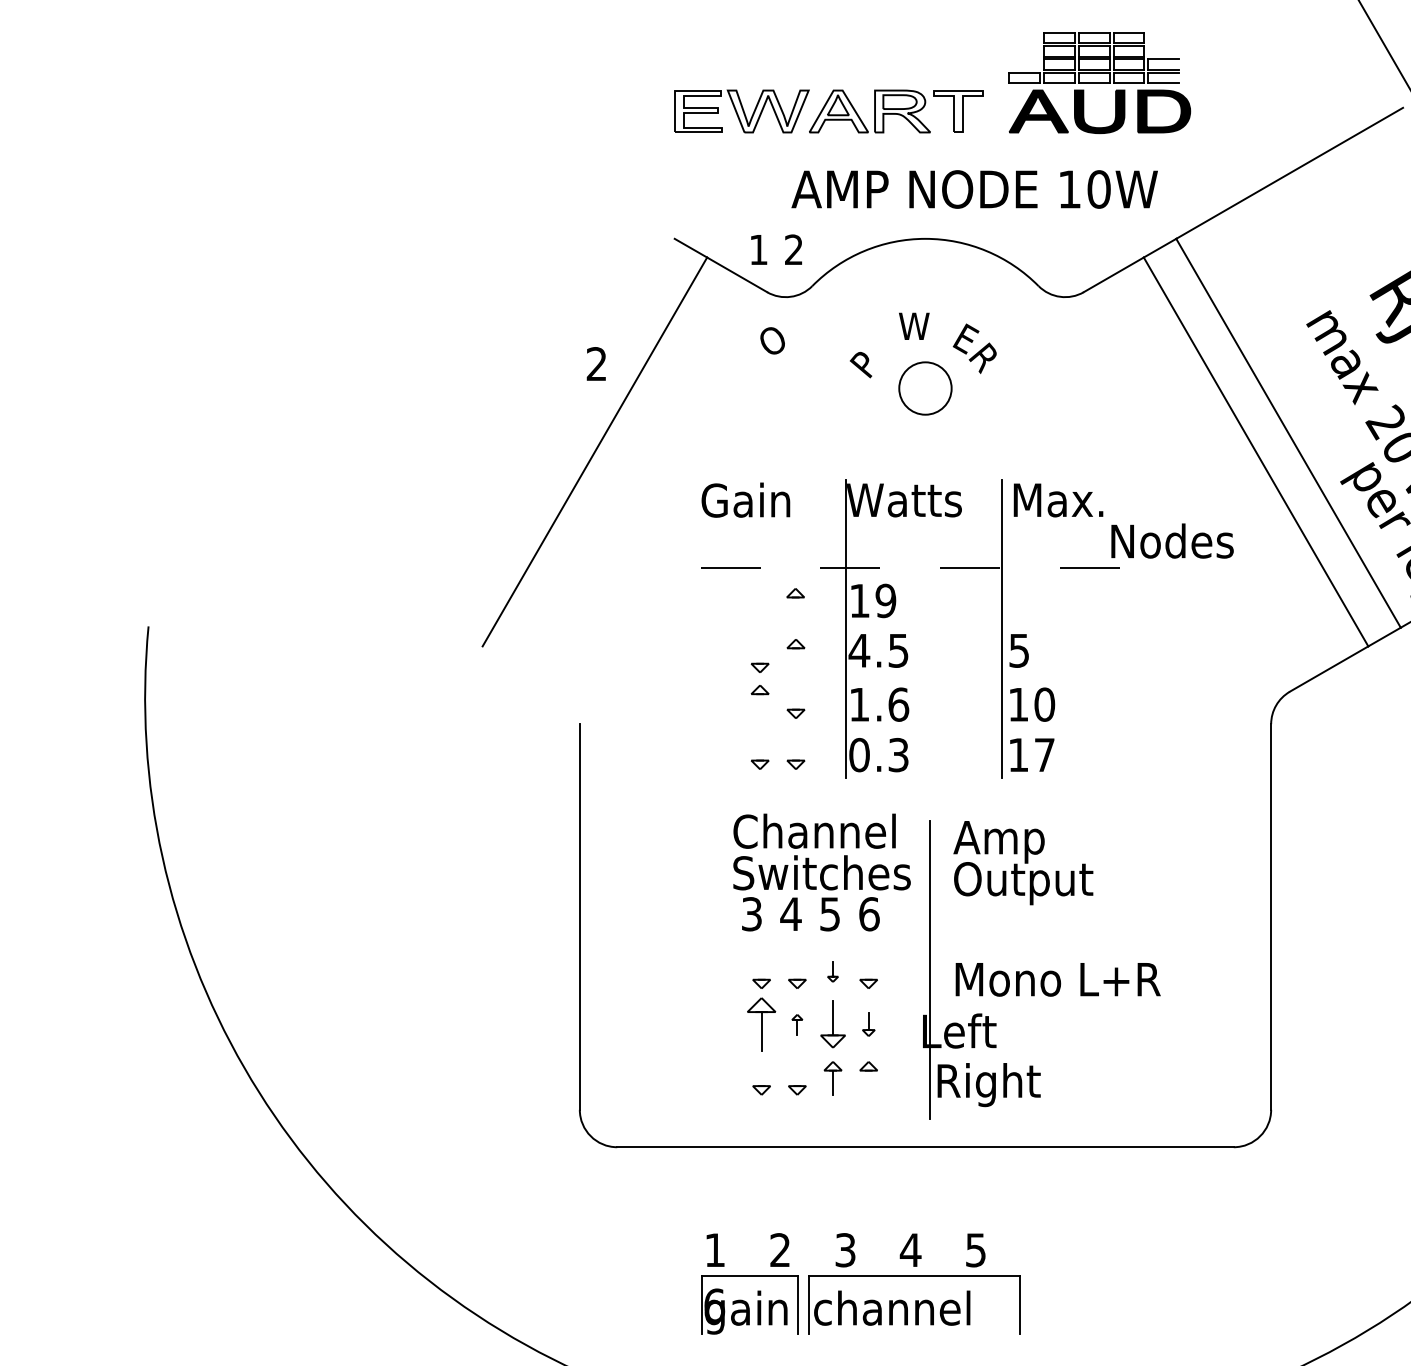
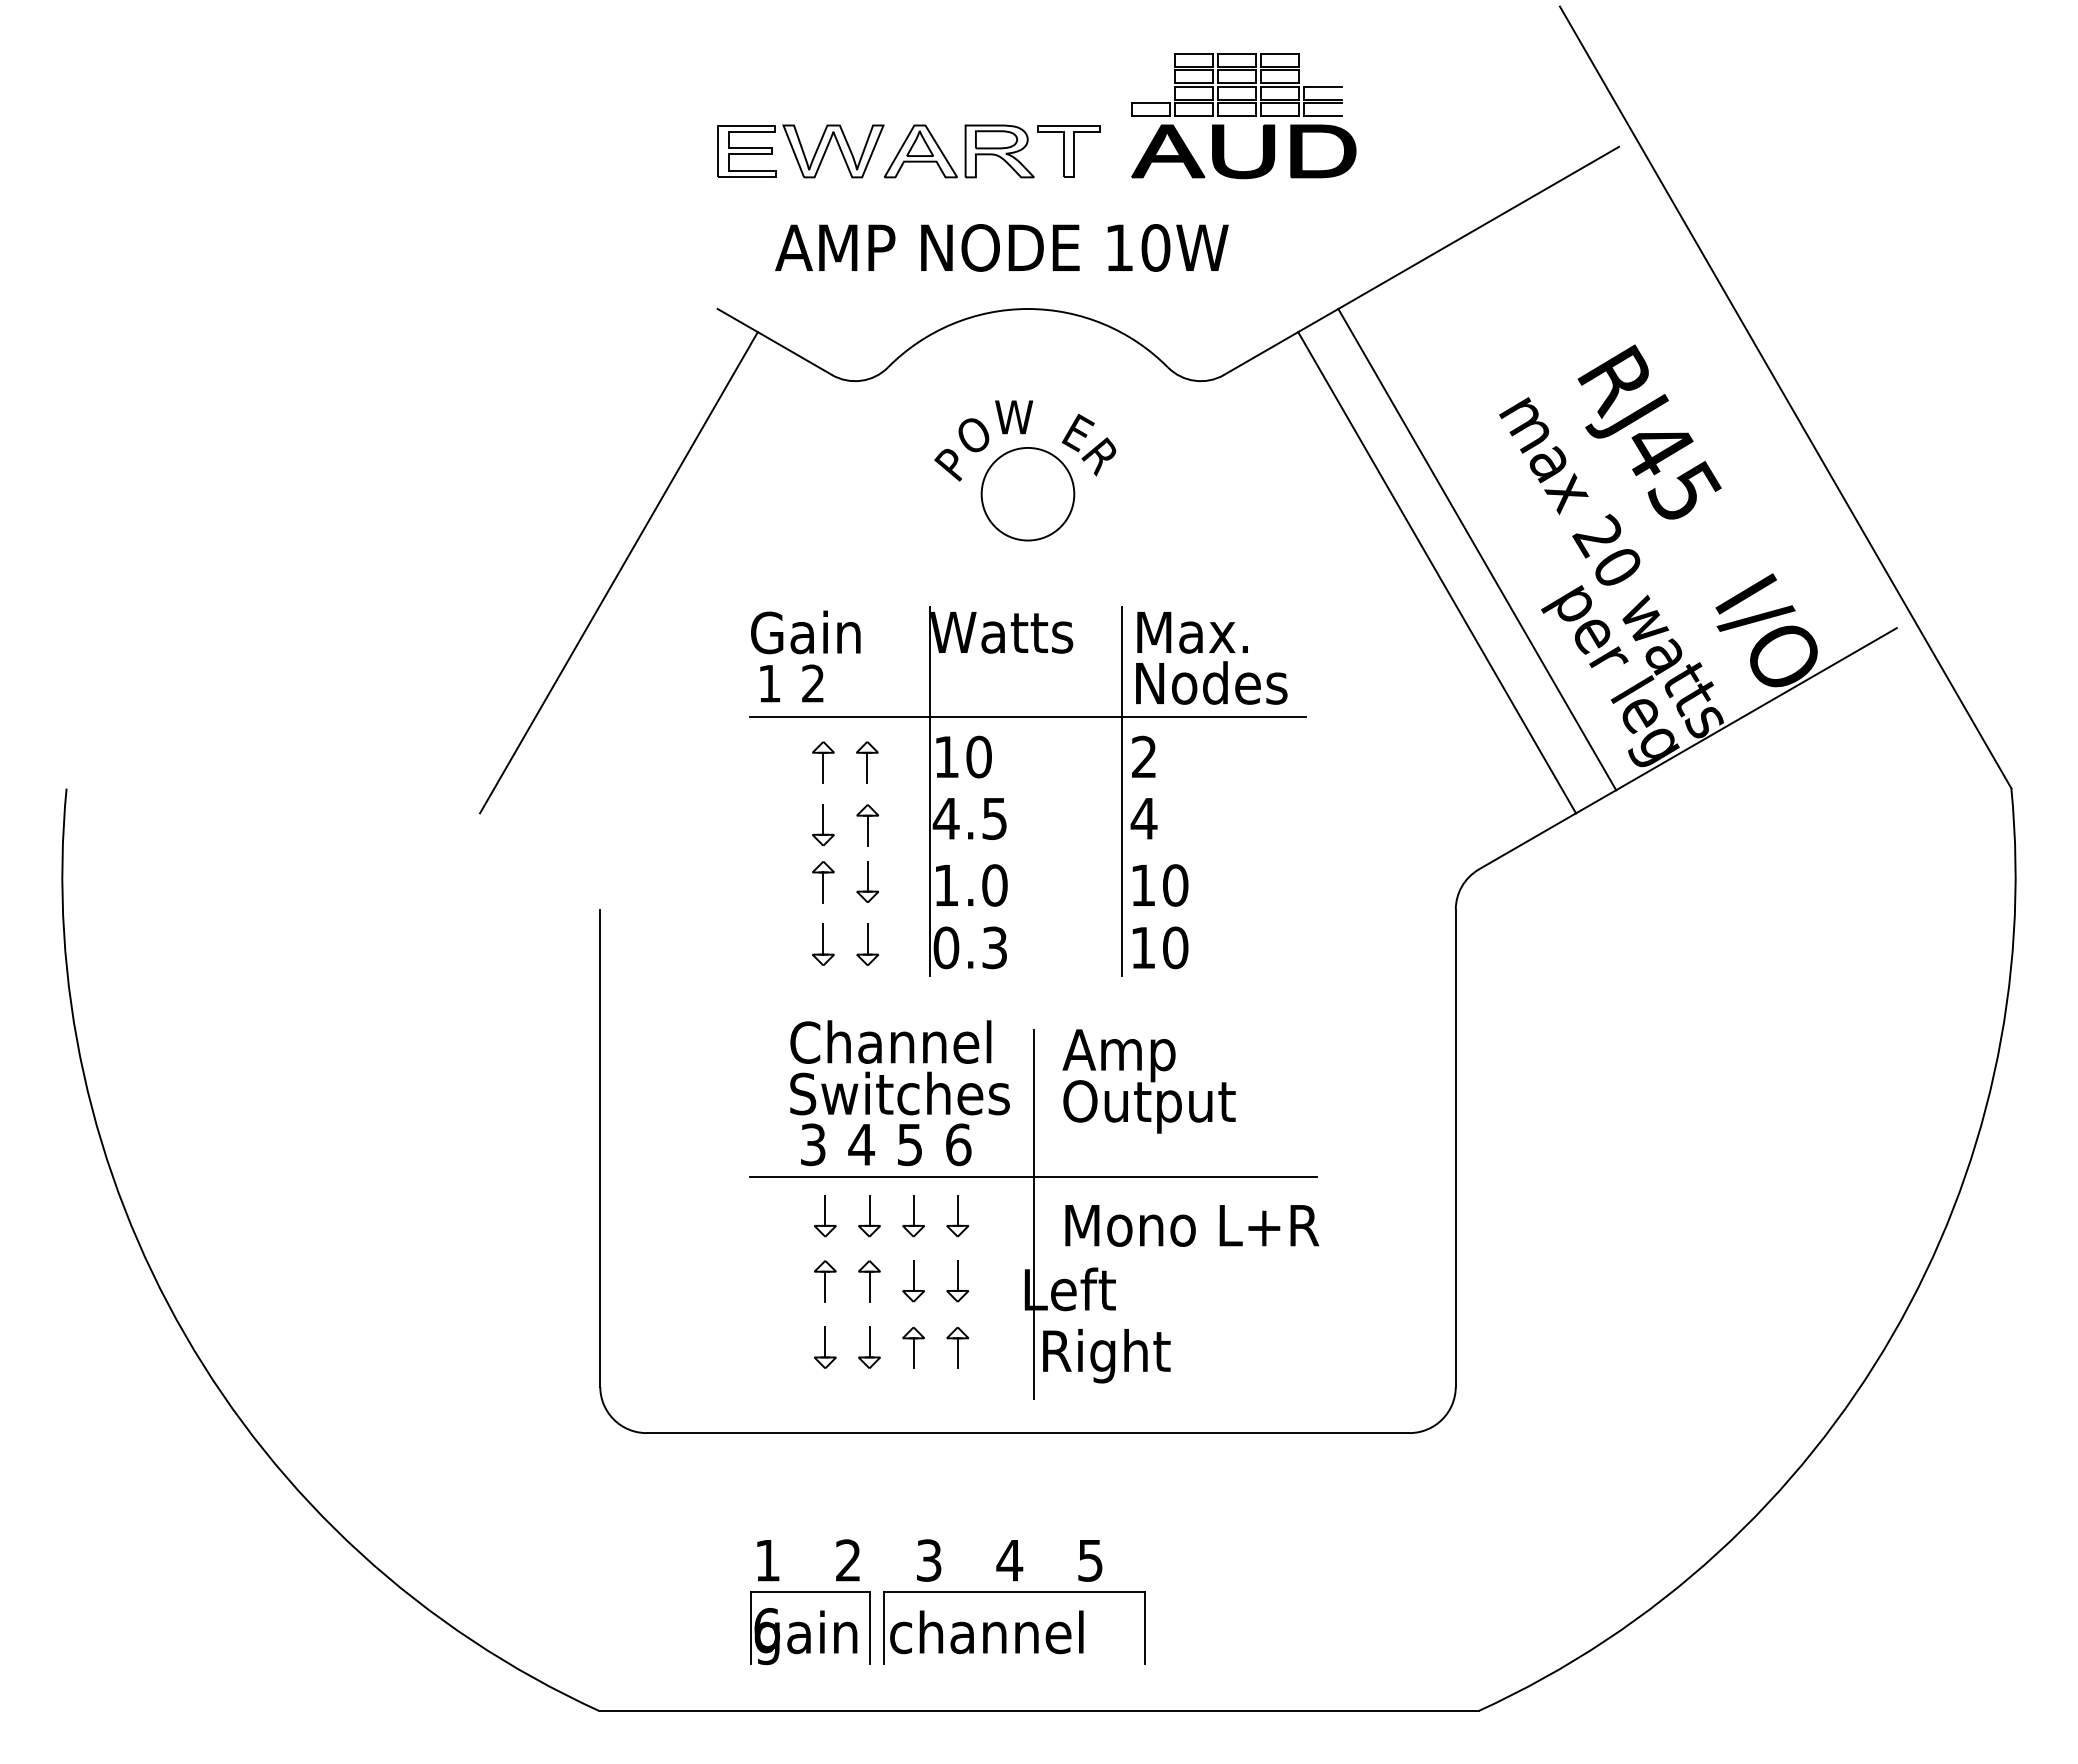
text: (974, 189) -> (1001, 247), moved
text: (776, 249) -> (791, 683), moved
text: (772, 341) -> (973, 435), moved
text: (596, 363) -> (1143, 756), moved
circle: (925, 387) -> (1027, 493), size x1.43
text: (1172, 540) -> (1211, 682), moved
line: (925, 568) -> (1028, 716), dashed -> solid
text: (885, 601) -> (978, 757), 19 -> 10
part: (760, 605) -> (823, 762), added
line: (795, 609) -> (867, 767), added
line: (760, 651) -> (823, 819), added
text: (1018, 651) -> (1143, 819), 5 -> 4
line: (795, 660) -> (867, 830), added
line: (795, 697) -> (867, 876), added
text: (898, 704) -> (994, 885), 1.6 -> 1.0
line: (760, 706) -> (823, 887), added
line: (760, 748) -> (823, 939), added
line: (795, 748) -> (867, 939), added
text: (1044, 754) -> (1175, 947), 17 -> 10
line: (929, 940) -> (1033, 1177), added
line: (761, 967) -> (825, 1210), added
line: (797, 967) -> (869, 1210), added
line: (868, 967) -> (957, 1210), added
part: (832, 972) -> (913, 1216), size x1.67
part: (761, 1024) -> (825, 1281), size x0.62
part: (797, 1024) -> (869, 1281), size x1.67
part: (832, 1024) -> (913, 1281), size x0.71
part: (868, 1024) -> (957, 1281), size x1.43
line: (761, 1074) -> (825, 1342), added
line: (797, 1074) -> (869, 1342), added
line: (868, 1082) -> (957, 1353), added

